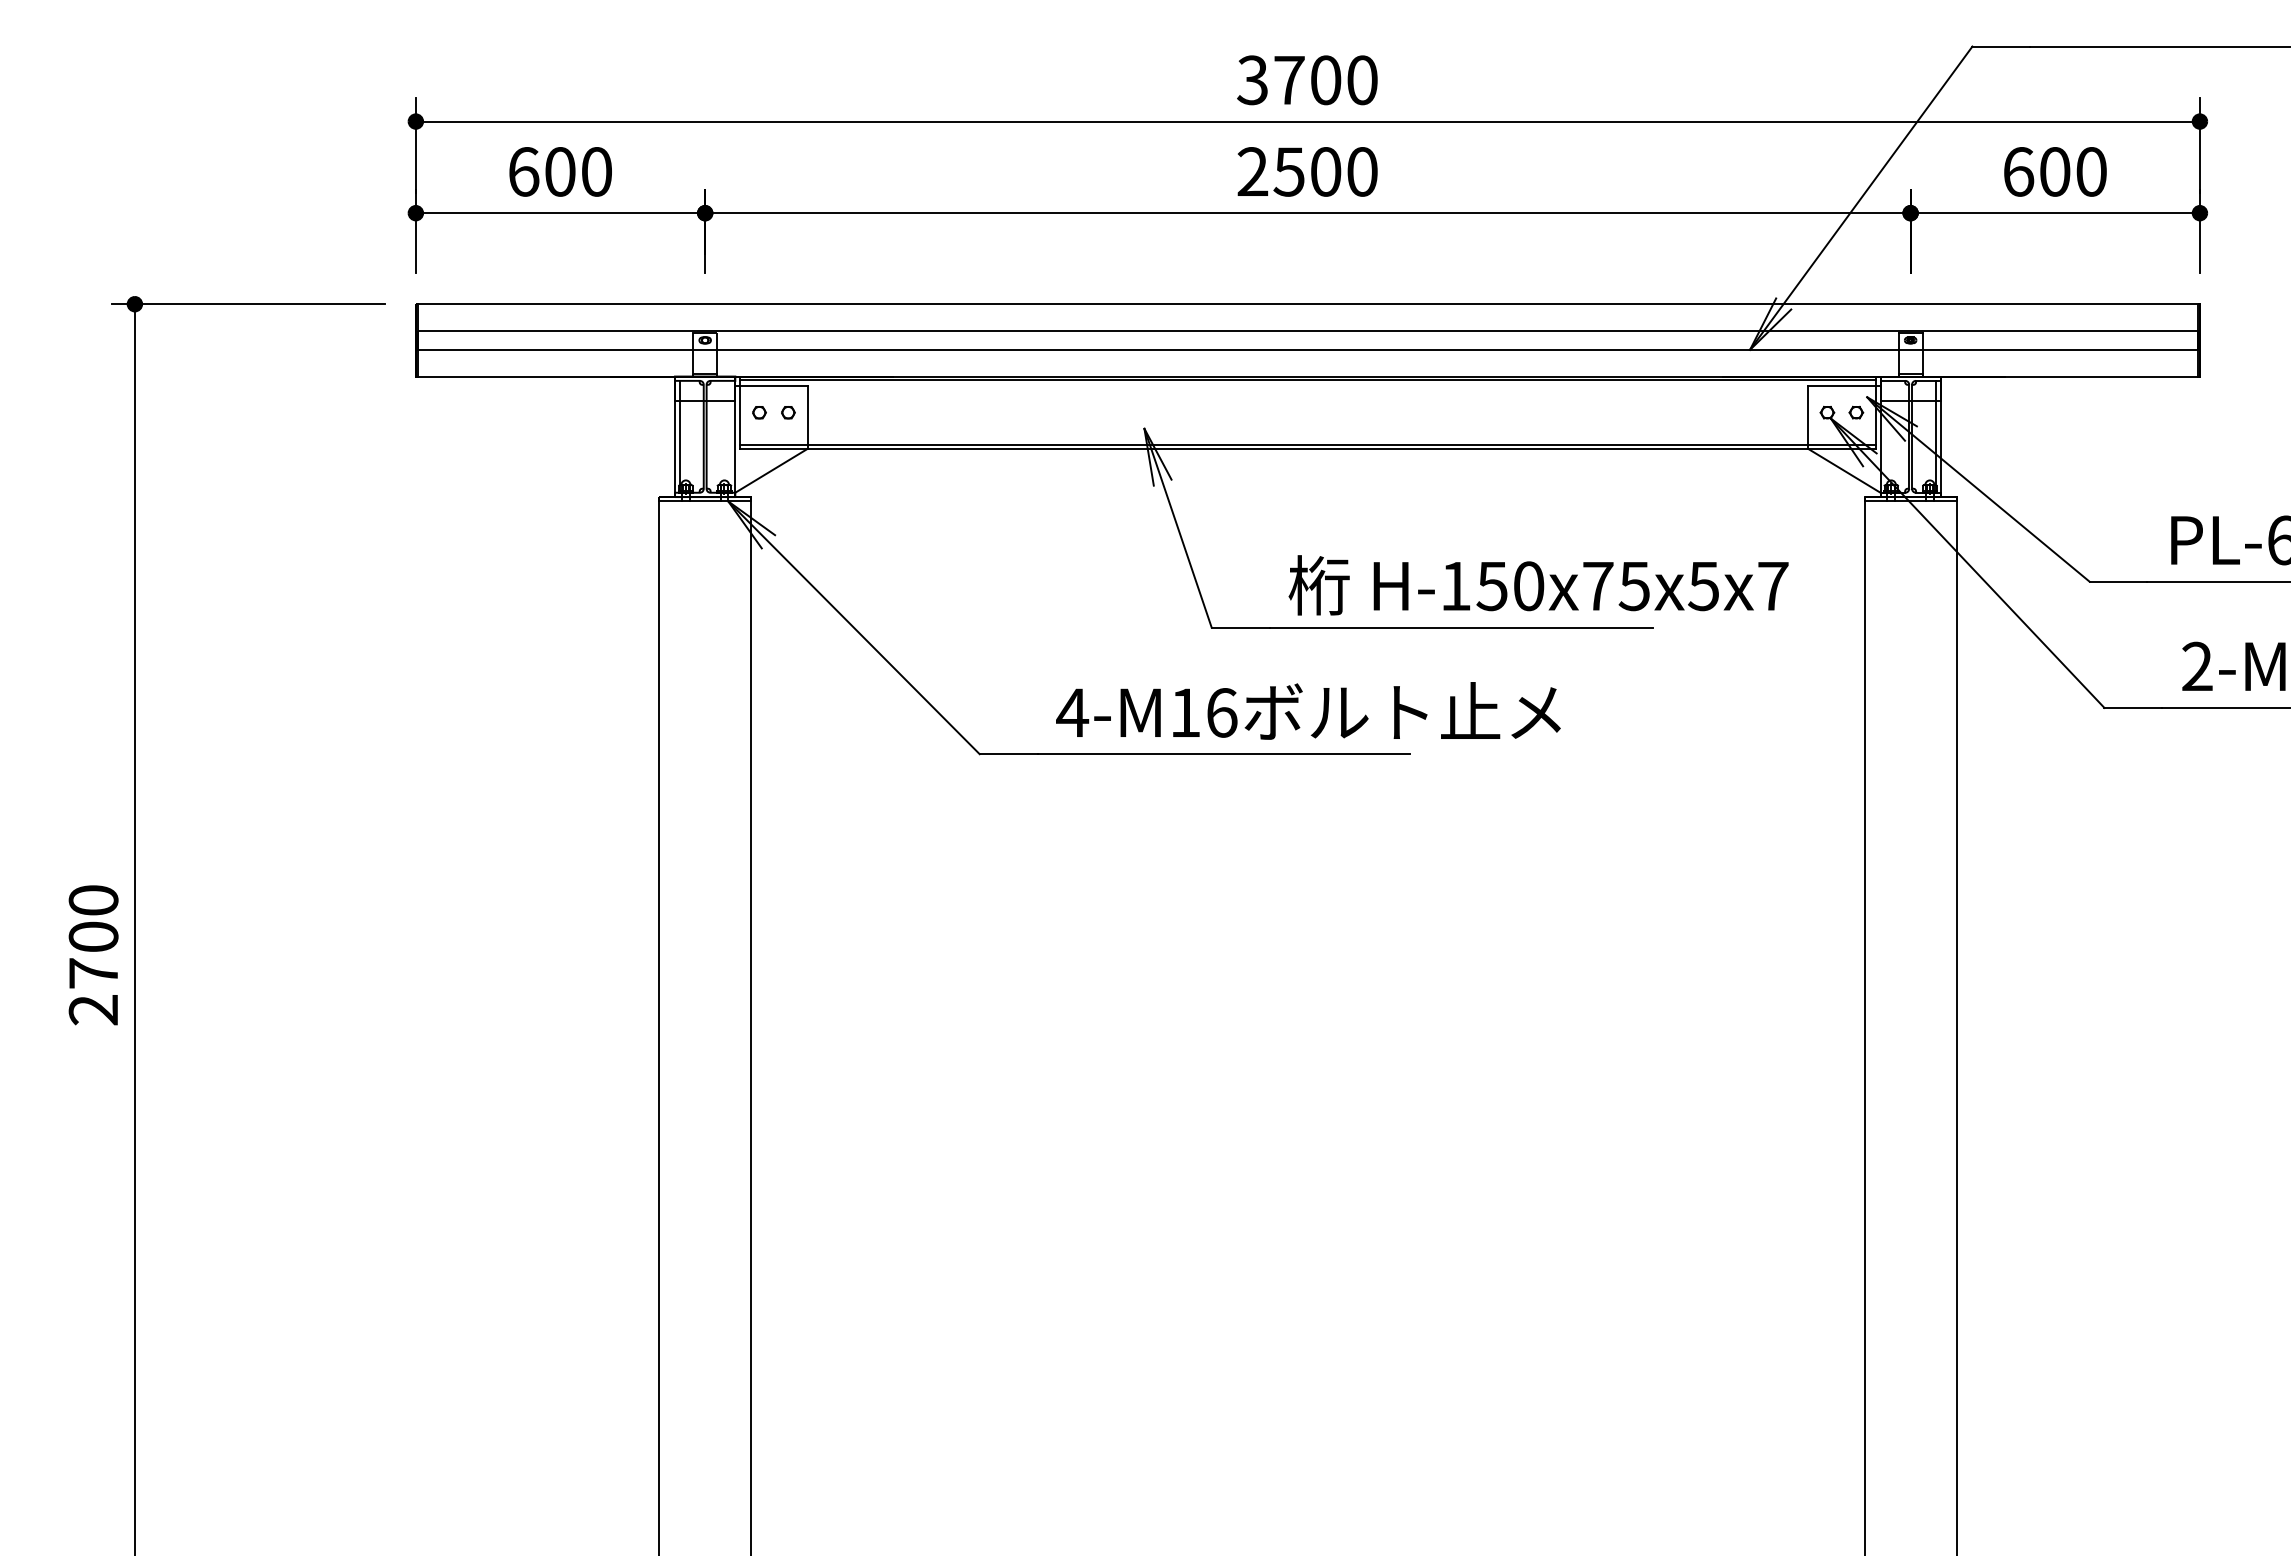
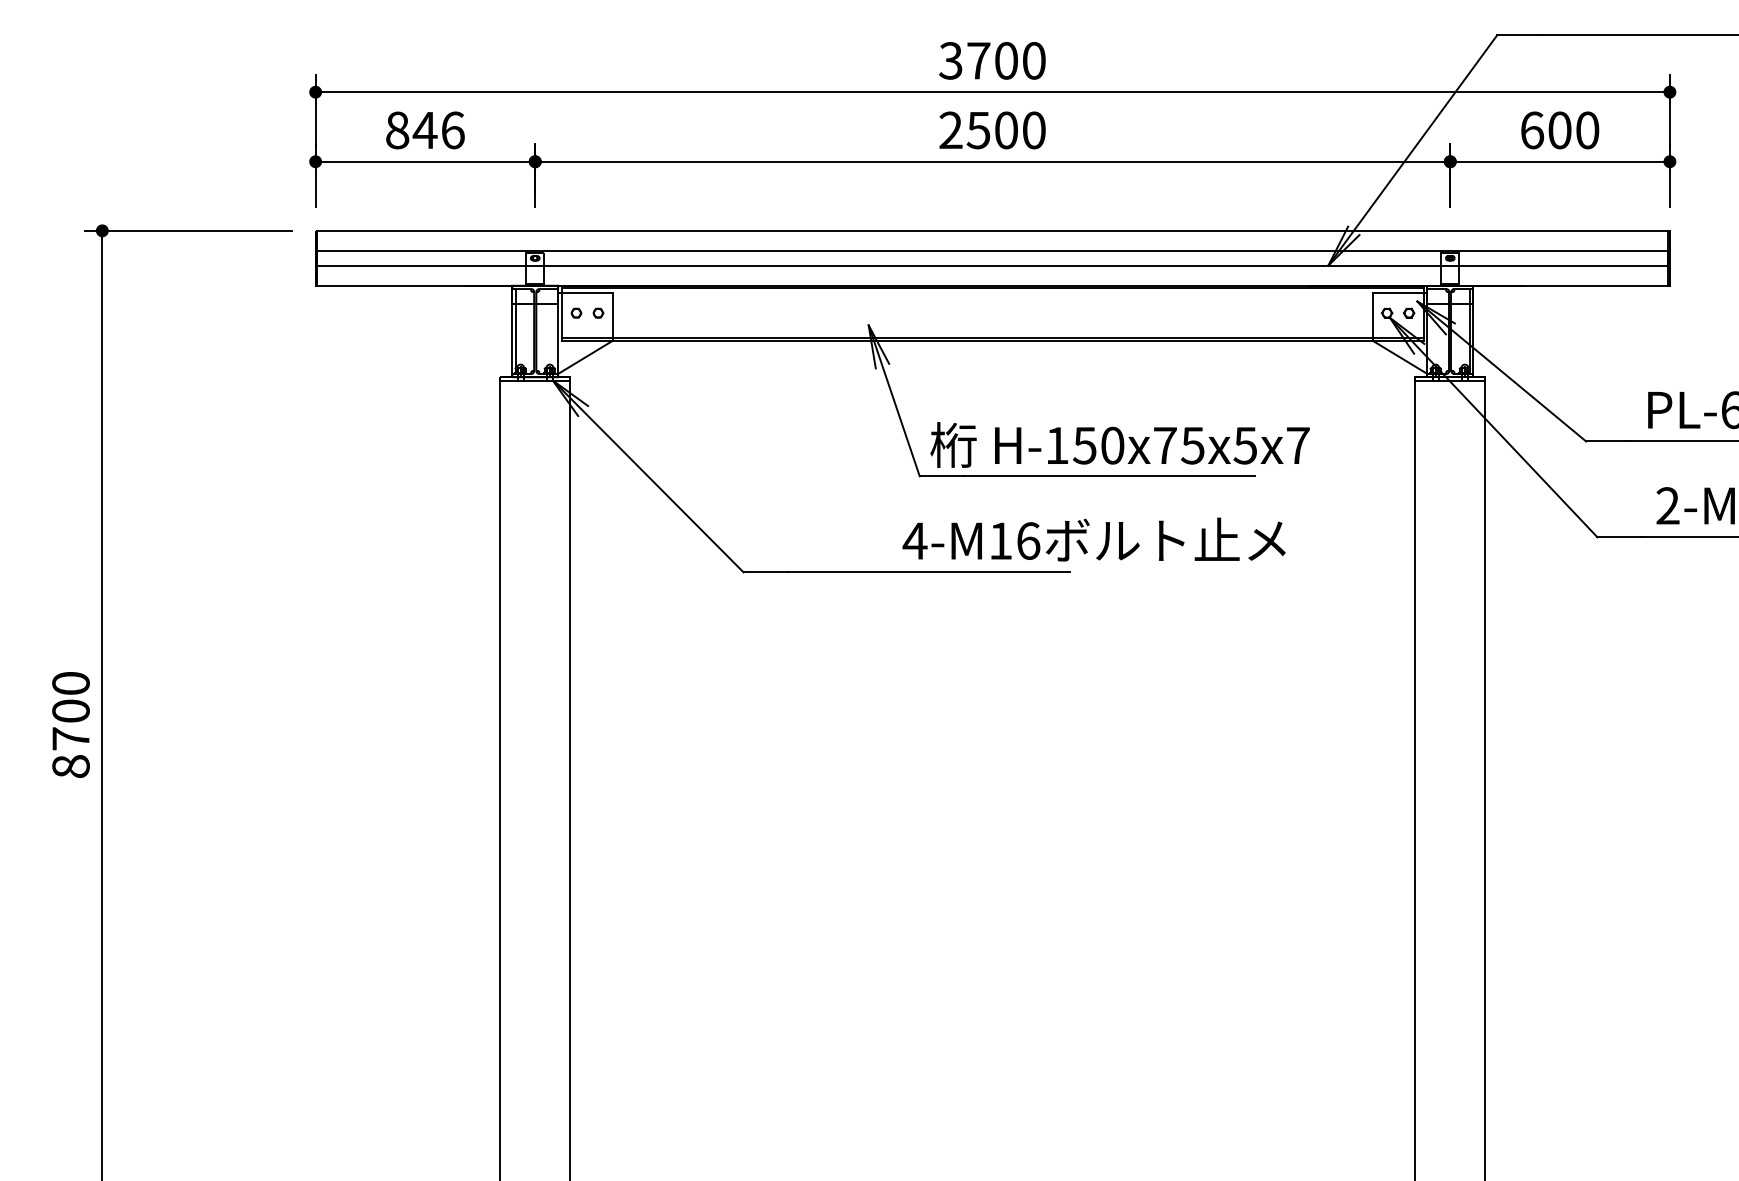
text: (560, 171) -> (425, 130), 600 -> 846
text: (1538, 585) -> (1120, 445), moved
text: (1308, 710) -> (1094, 539), moved
text: (93, 1009) -> (70, 766), 2700 -> 8700

